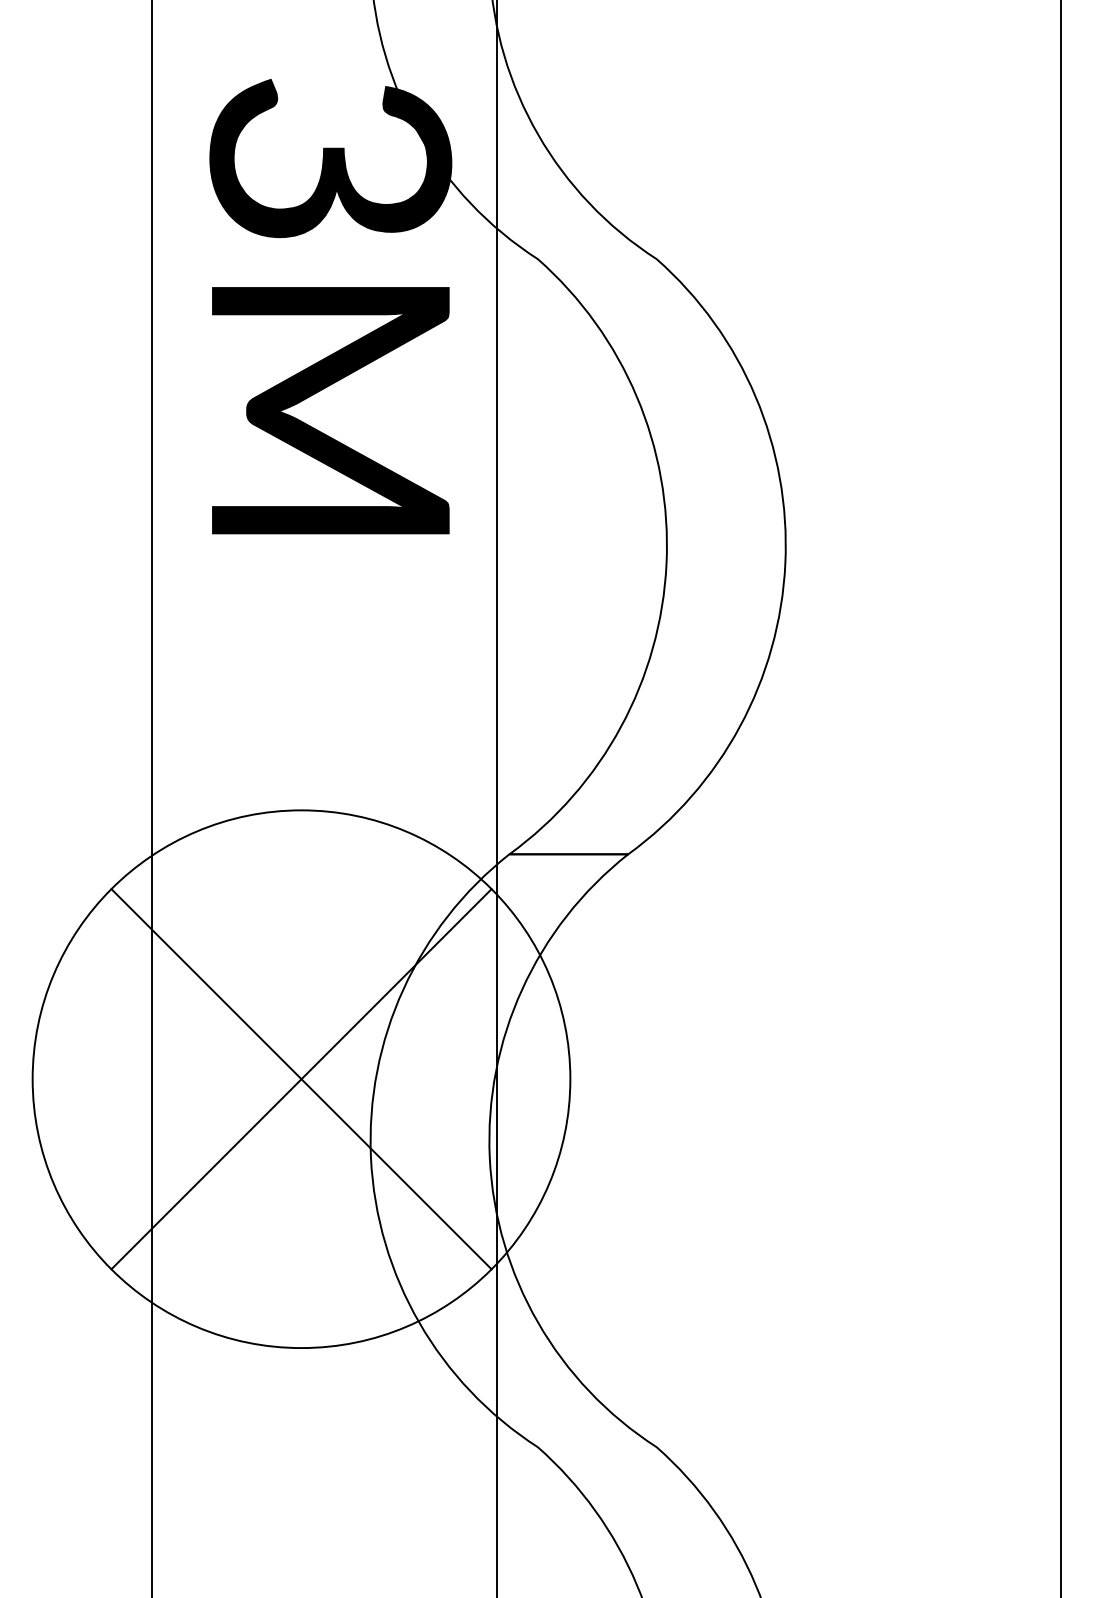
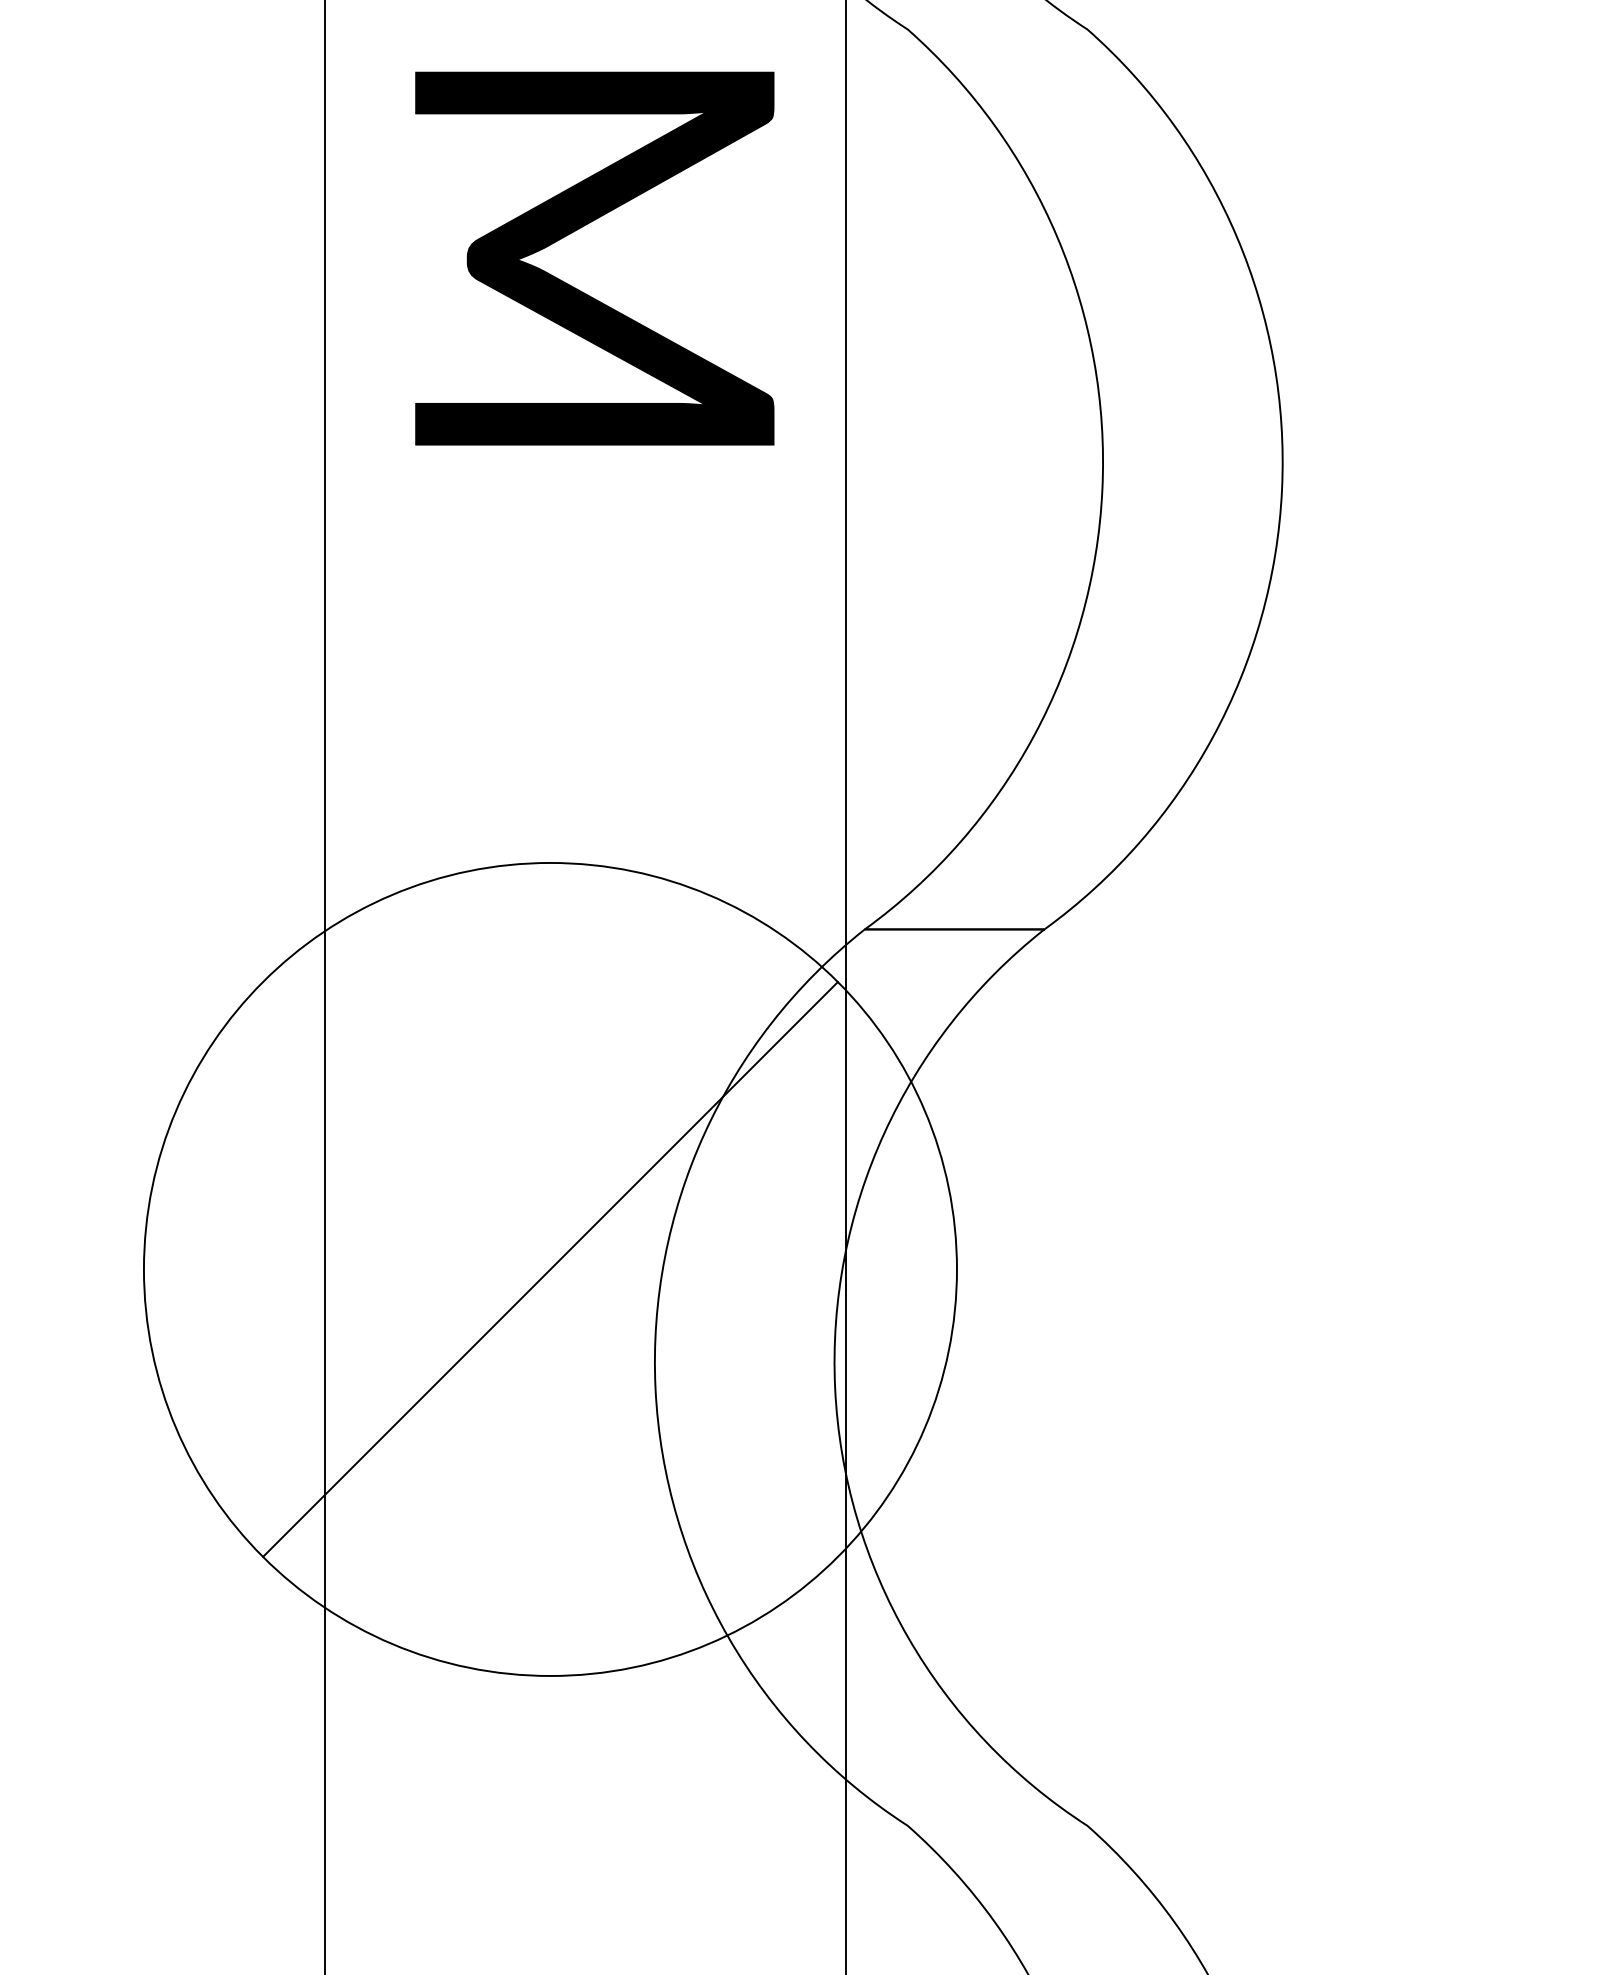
line: (301, 1079) -> (550, 1269), removed

